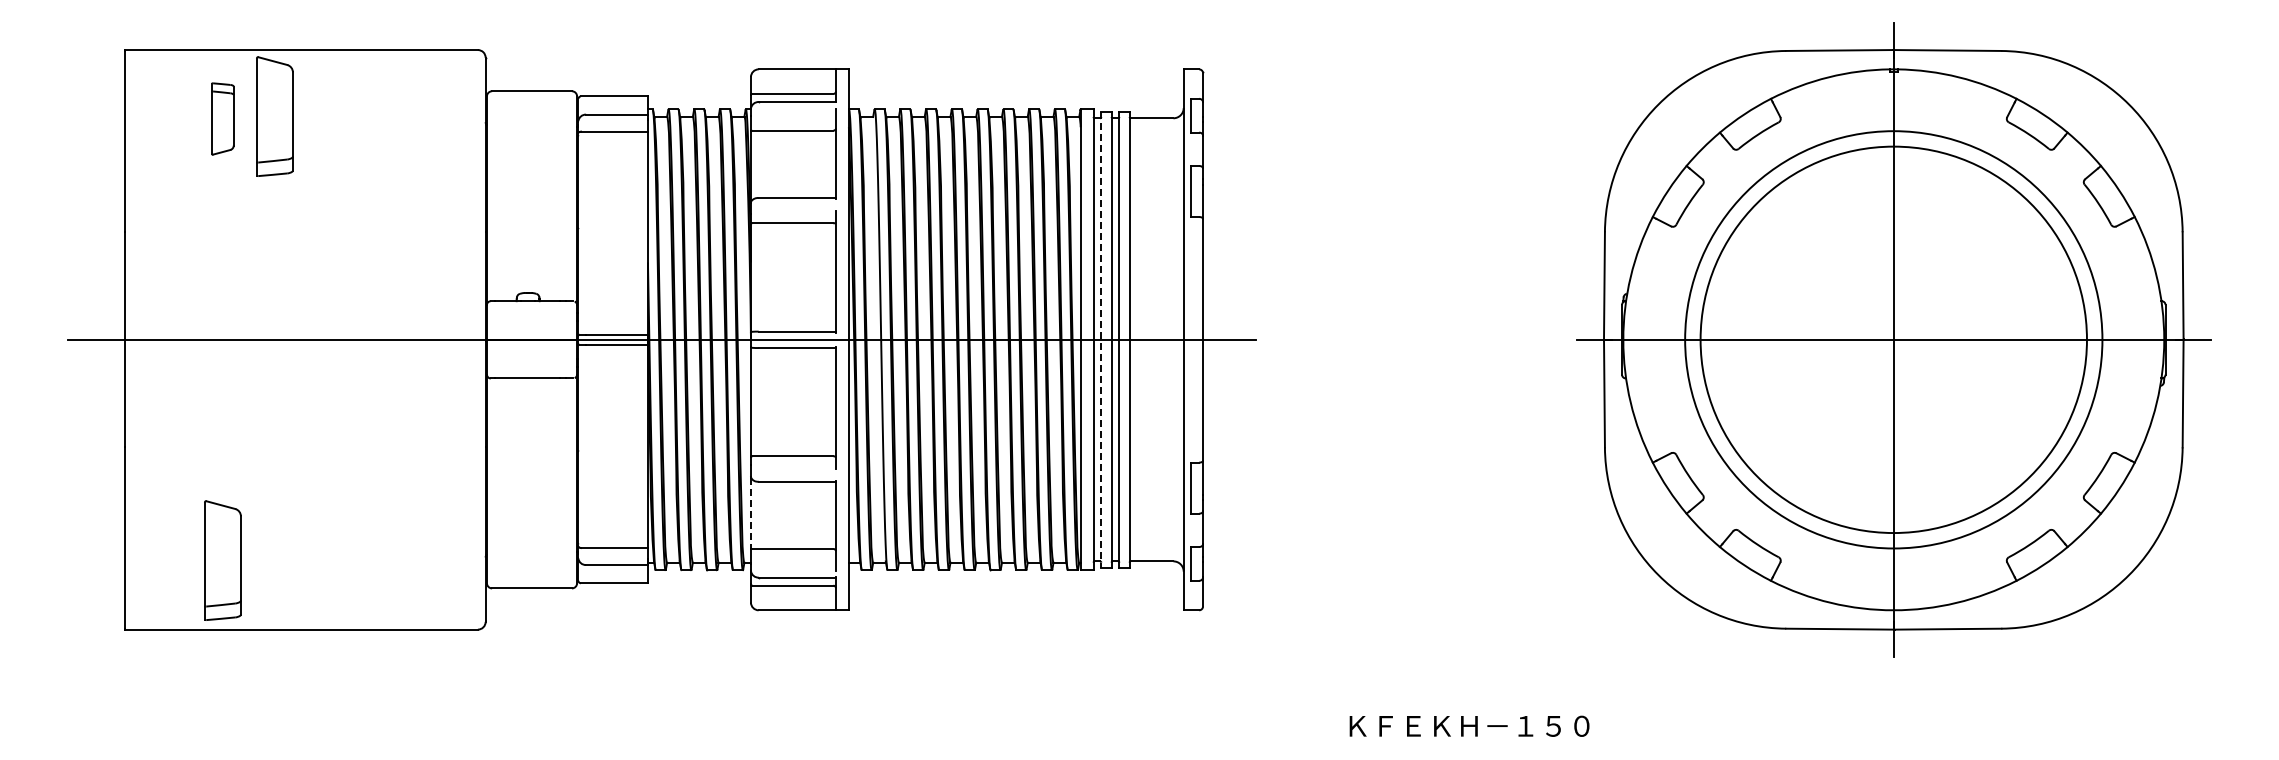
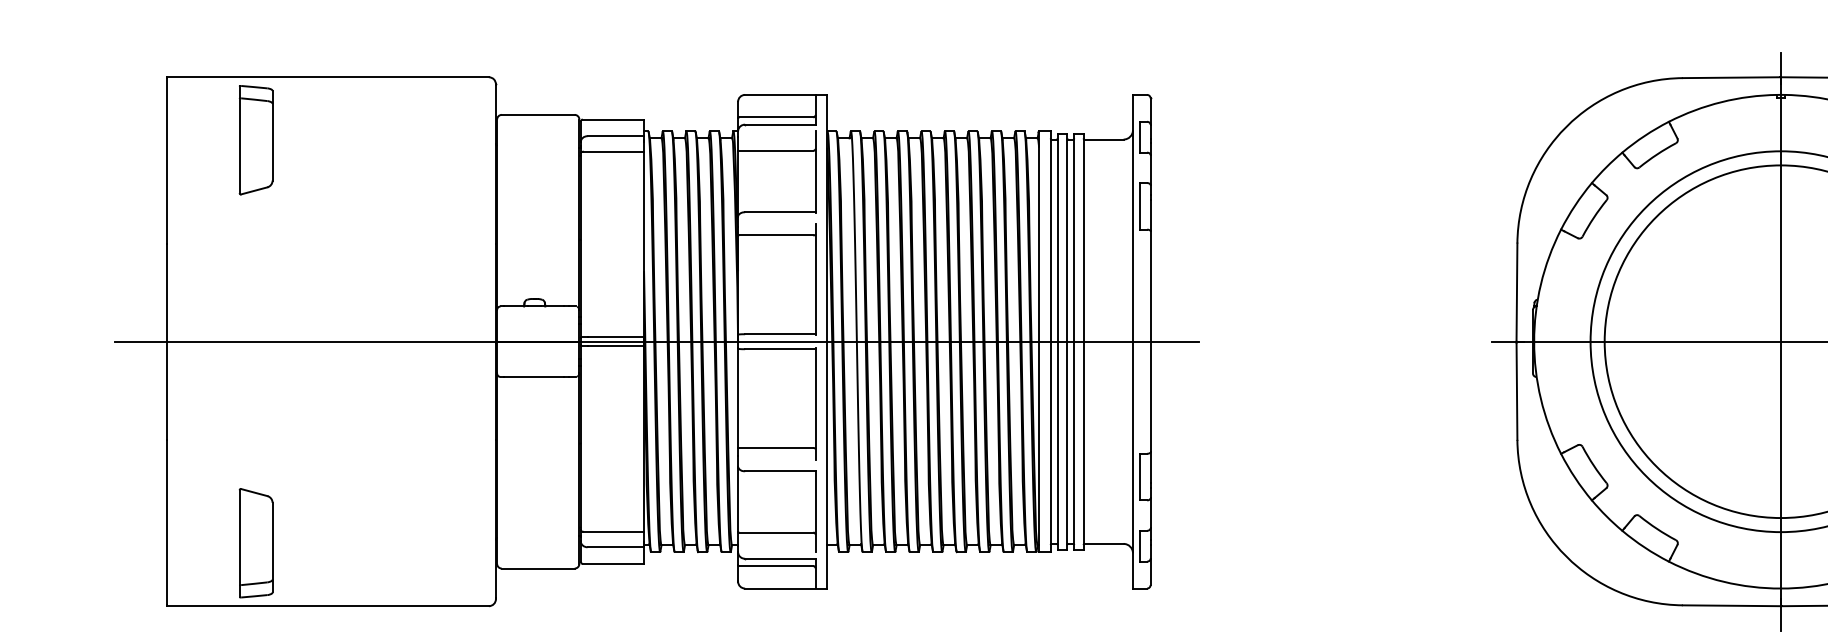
part: (274, 116) -> (303, 137), removed
part: (222, 118) -> (255, 139), size x1.67
line: (1101, 339) -> (1057, 341), dashed -> solid
line: (750, 513) -> (737, 500), dashed -> solid

